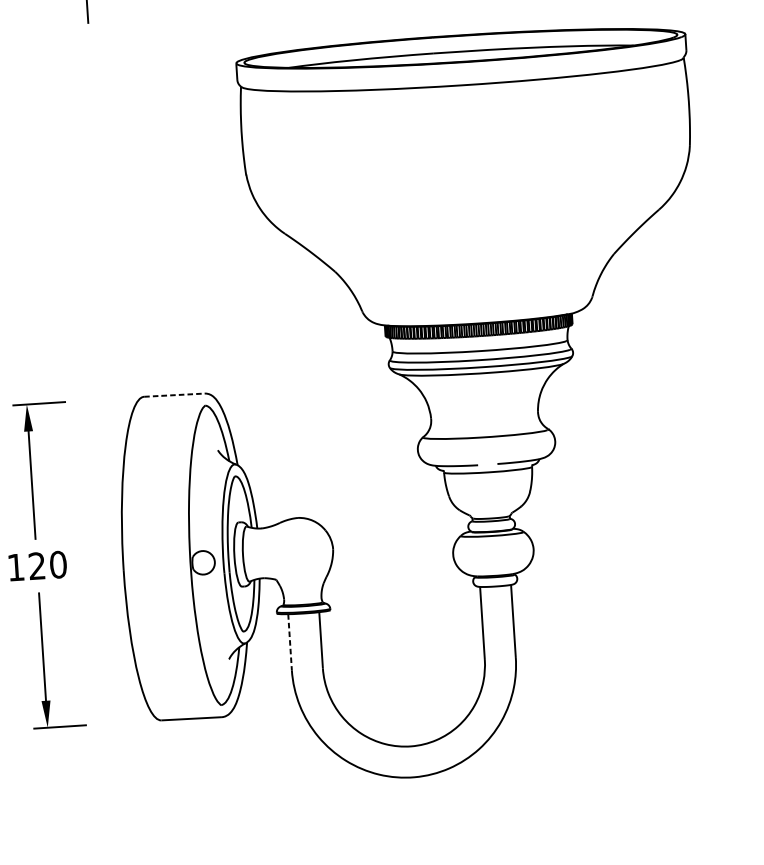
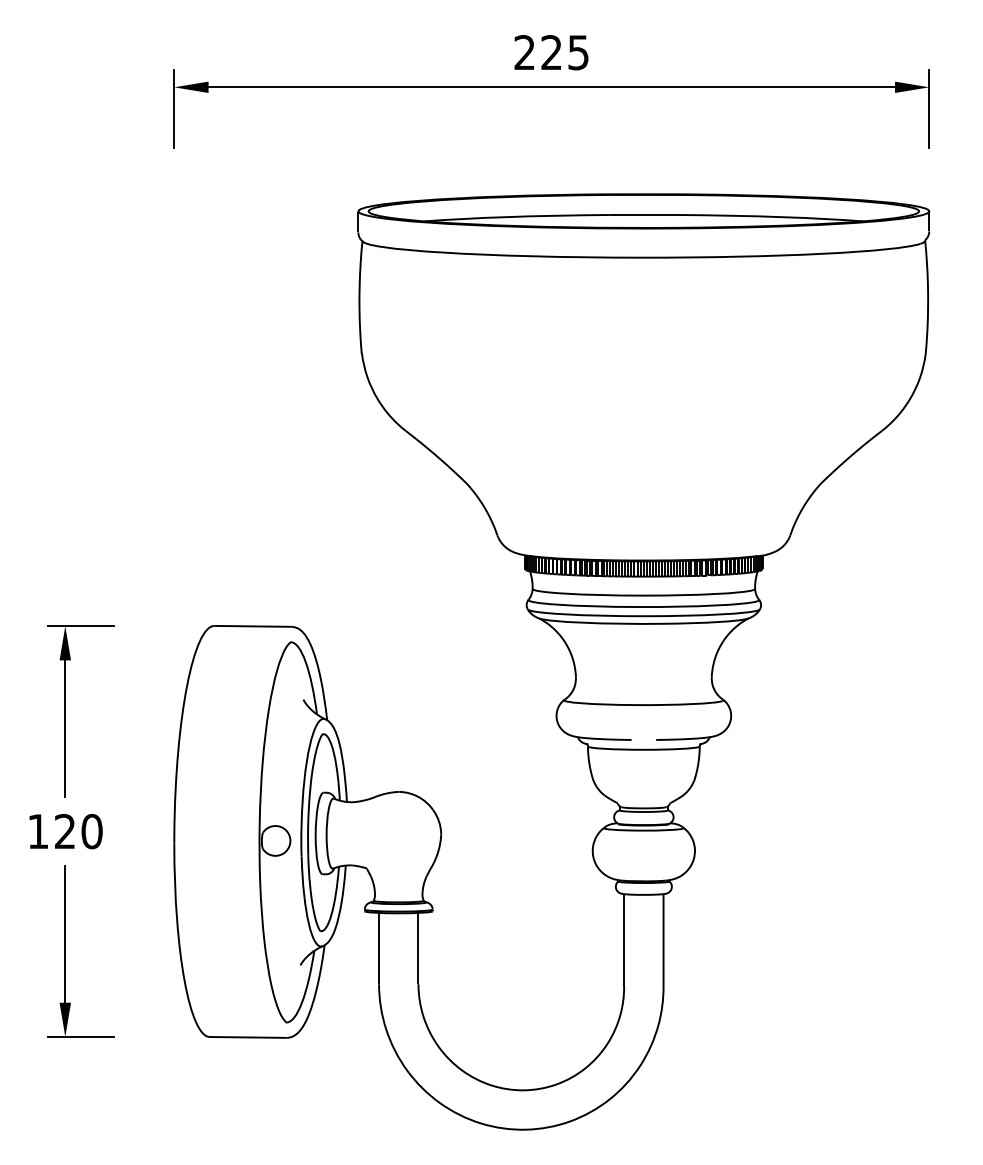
line: (174, 395) -> (253, 626), dashed -> solid
line: (290, 642) -> (379, 948), dashed -> solid

